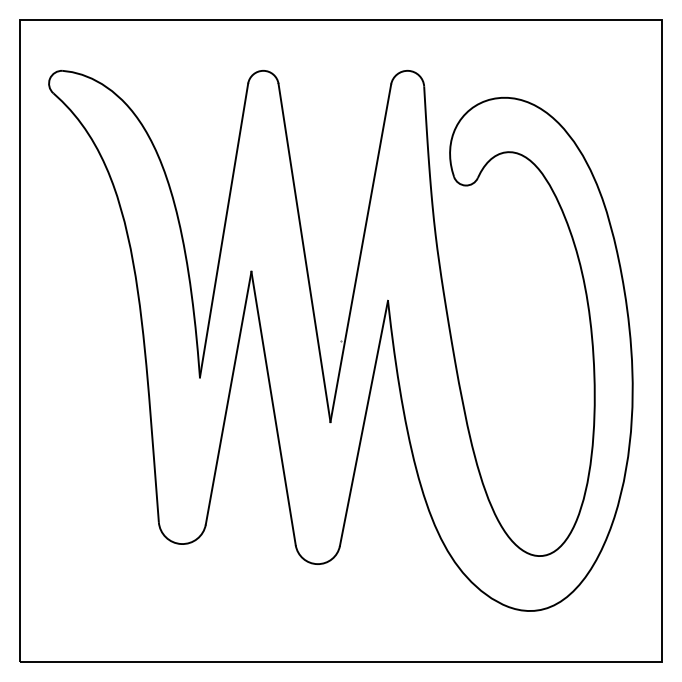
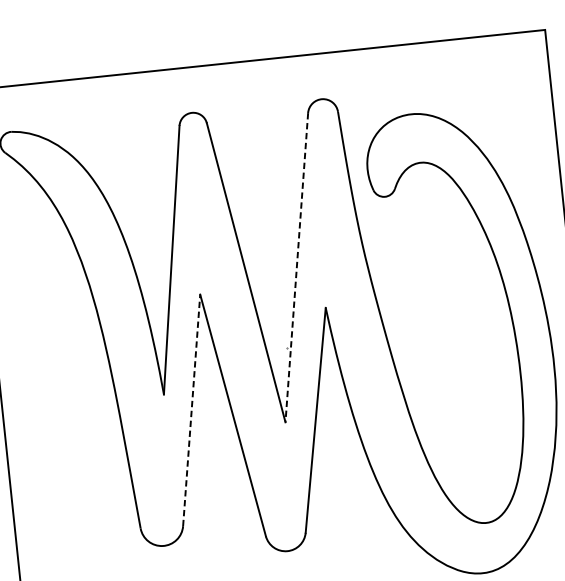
line: (360, 253) -> (296, 267), solid -> dashed
line: (228, 397) -> (191, 409), solid -> dashed

